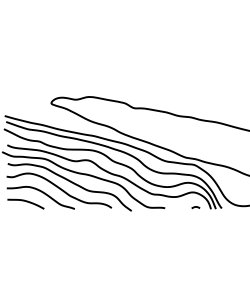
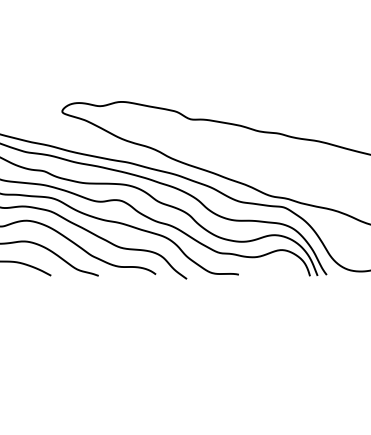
curve: (195, 207) -> (285, 273), removed

